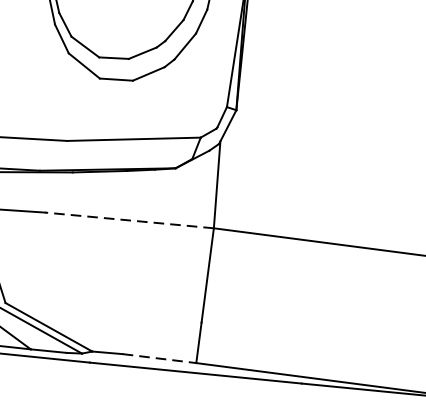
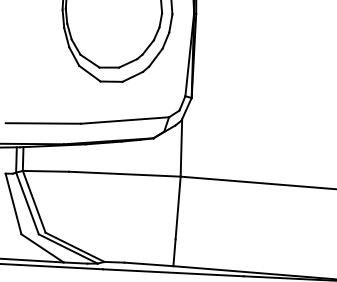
line: (129, 220) -> (124, 174), dashed -> solid
line: (160, 358) -> (149, 264), dashed -> solid

